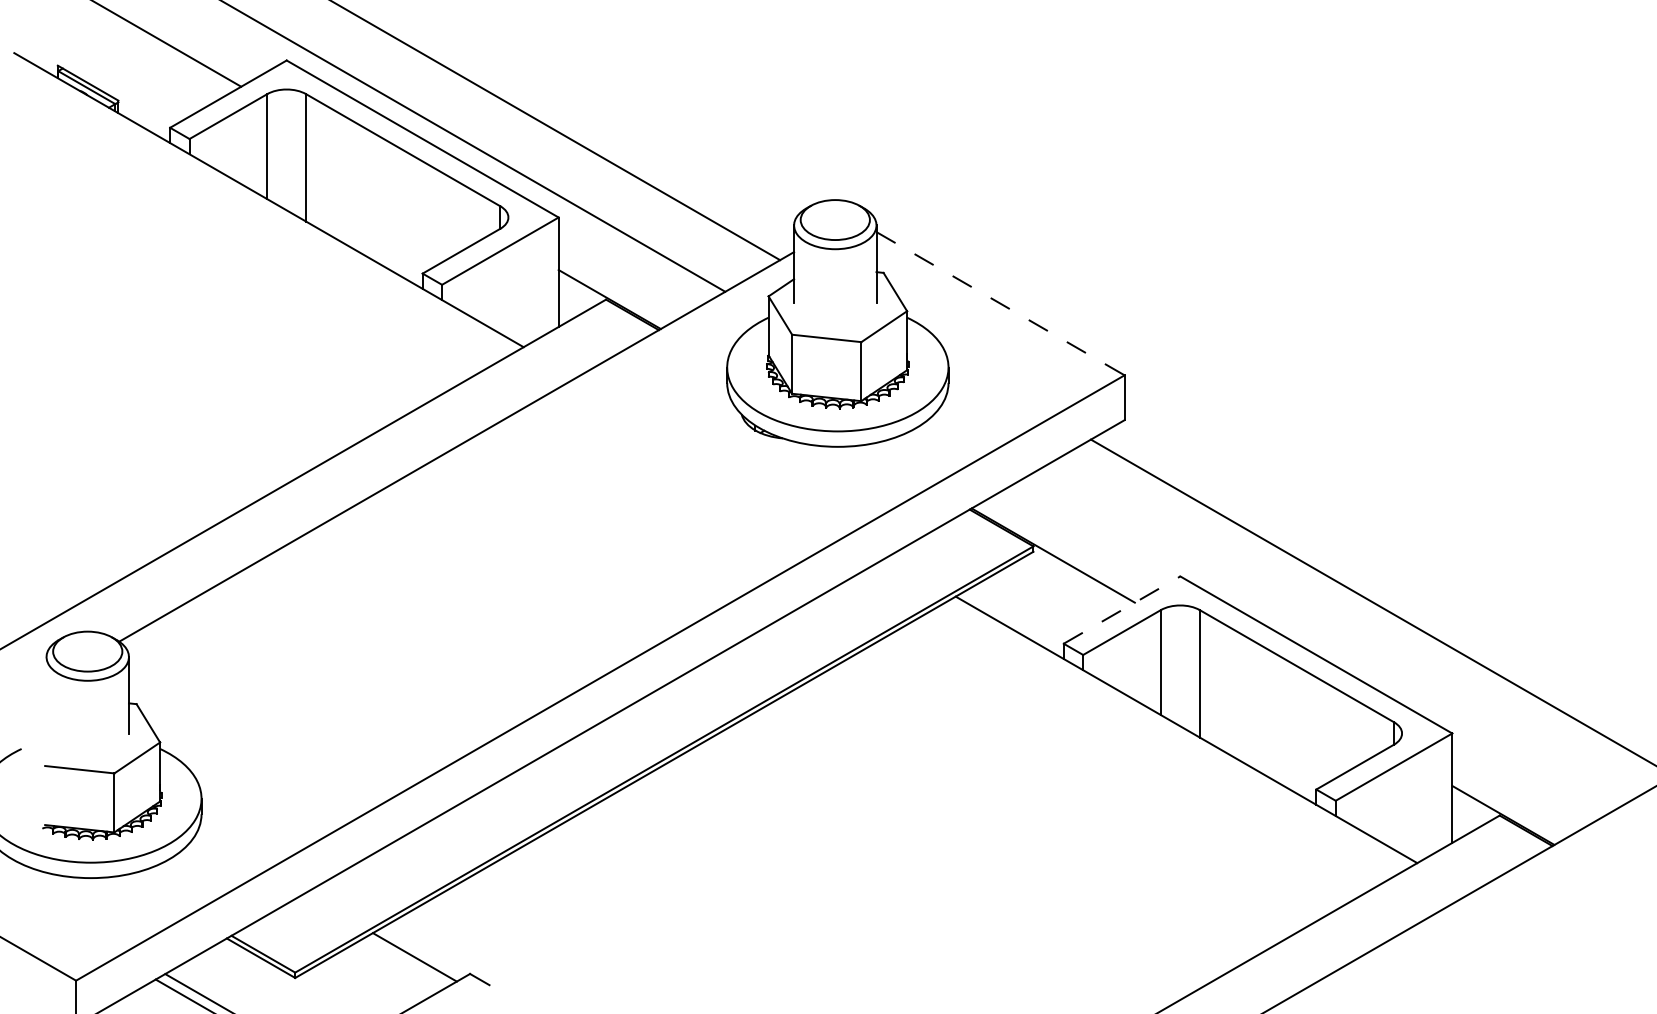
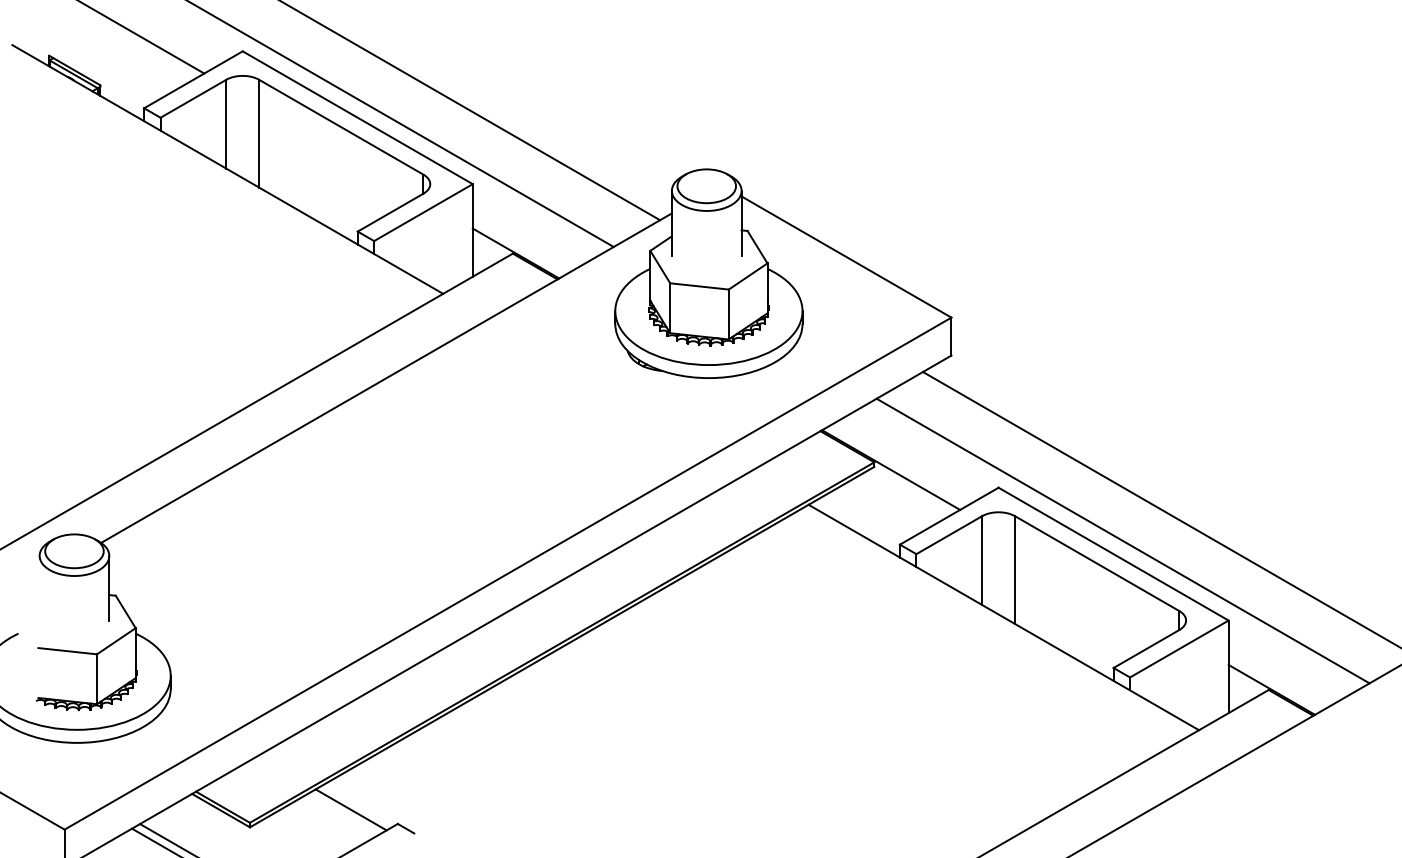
line: (1000, 303) -> (846, 256), dashed -> solid
line: (1122, 609) -> (949, 515), dashed -> solid
line: (1327, 639) -> (1123, 541), added

